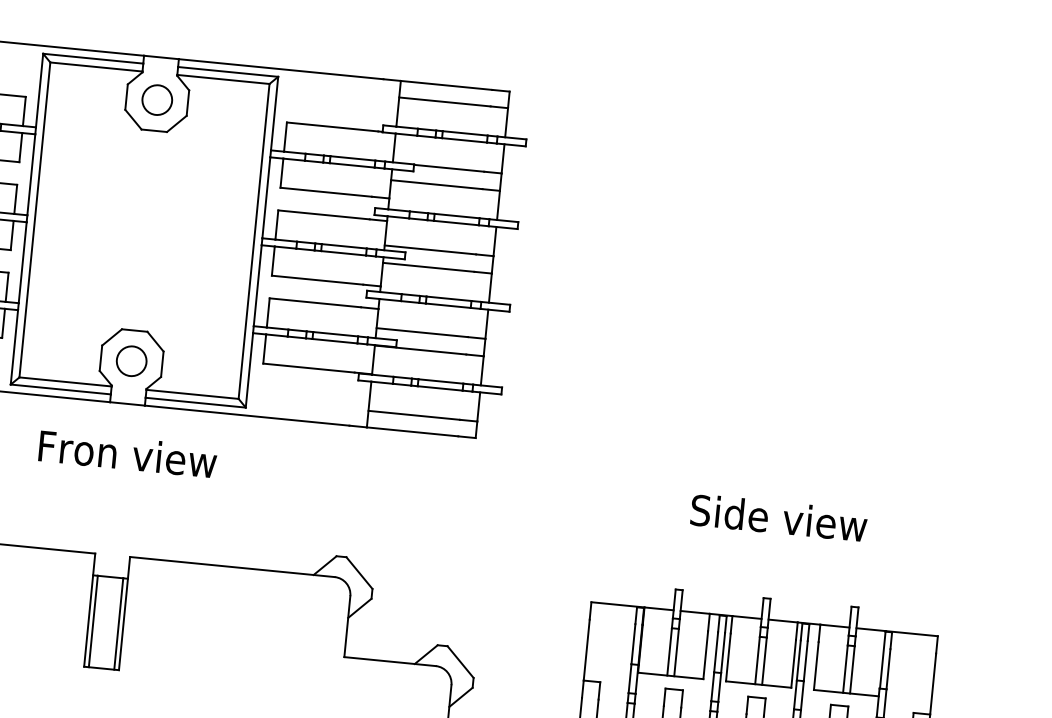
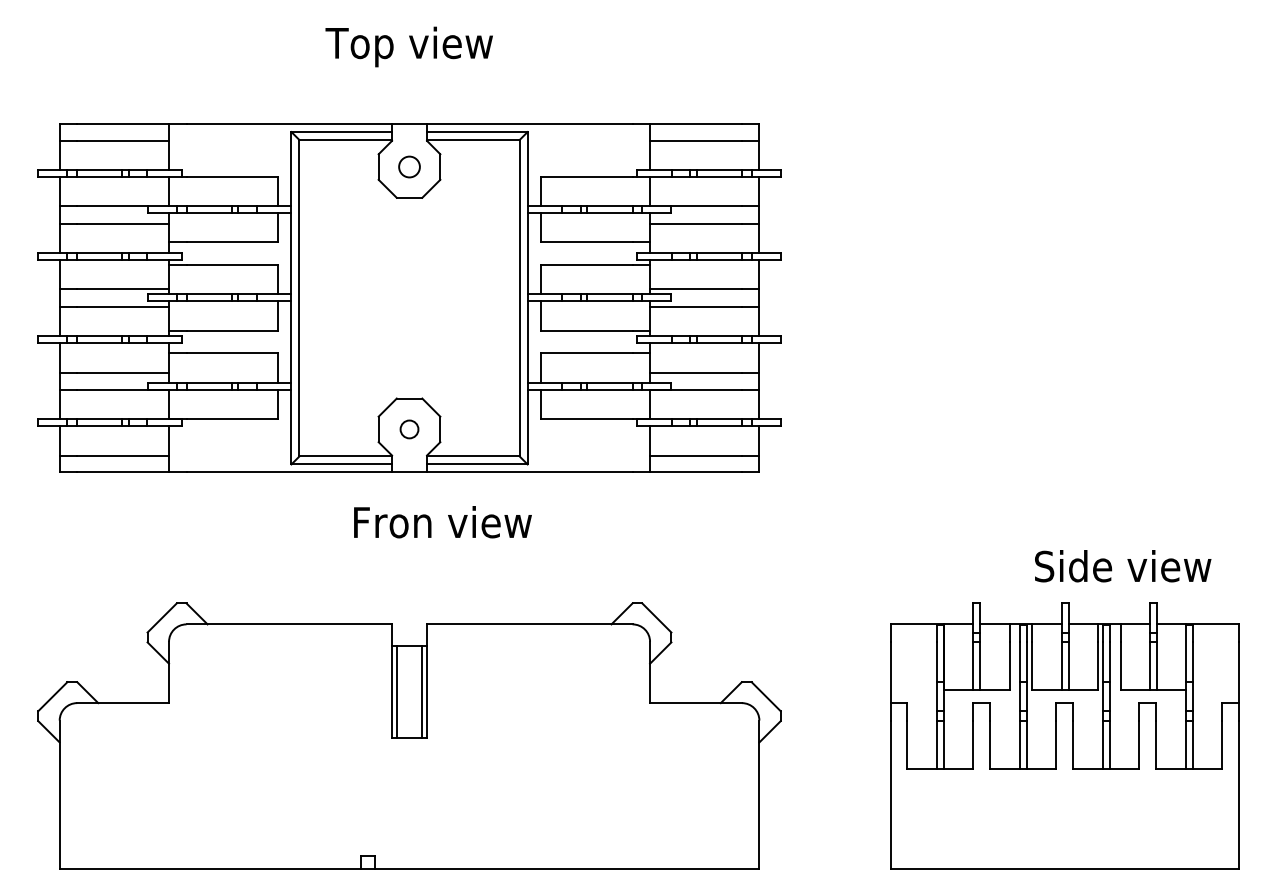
circle: (157, 99) -> (409, 166), size x0.7
circle: (131, 361) -> (409, 429), size x0.6
text: (127, 454) -> (442, 522), moved
text: (779, 518) -> (1123, 566), moved

